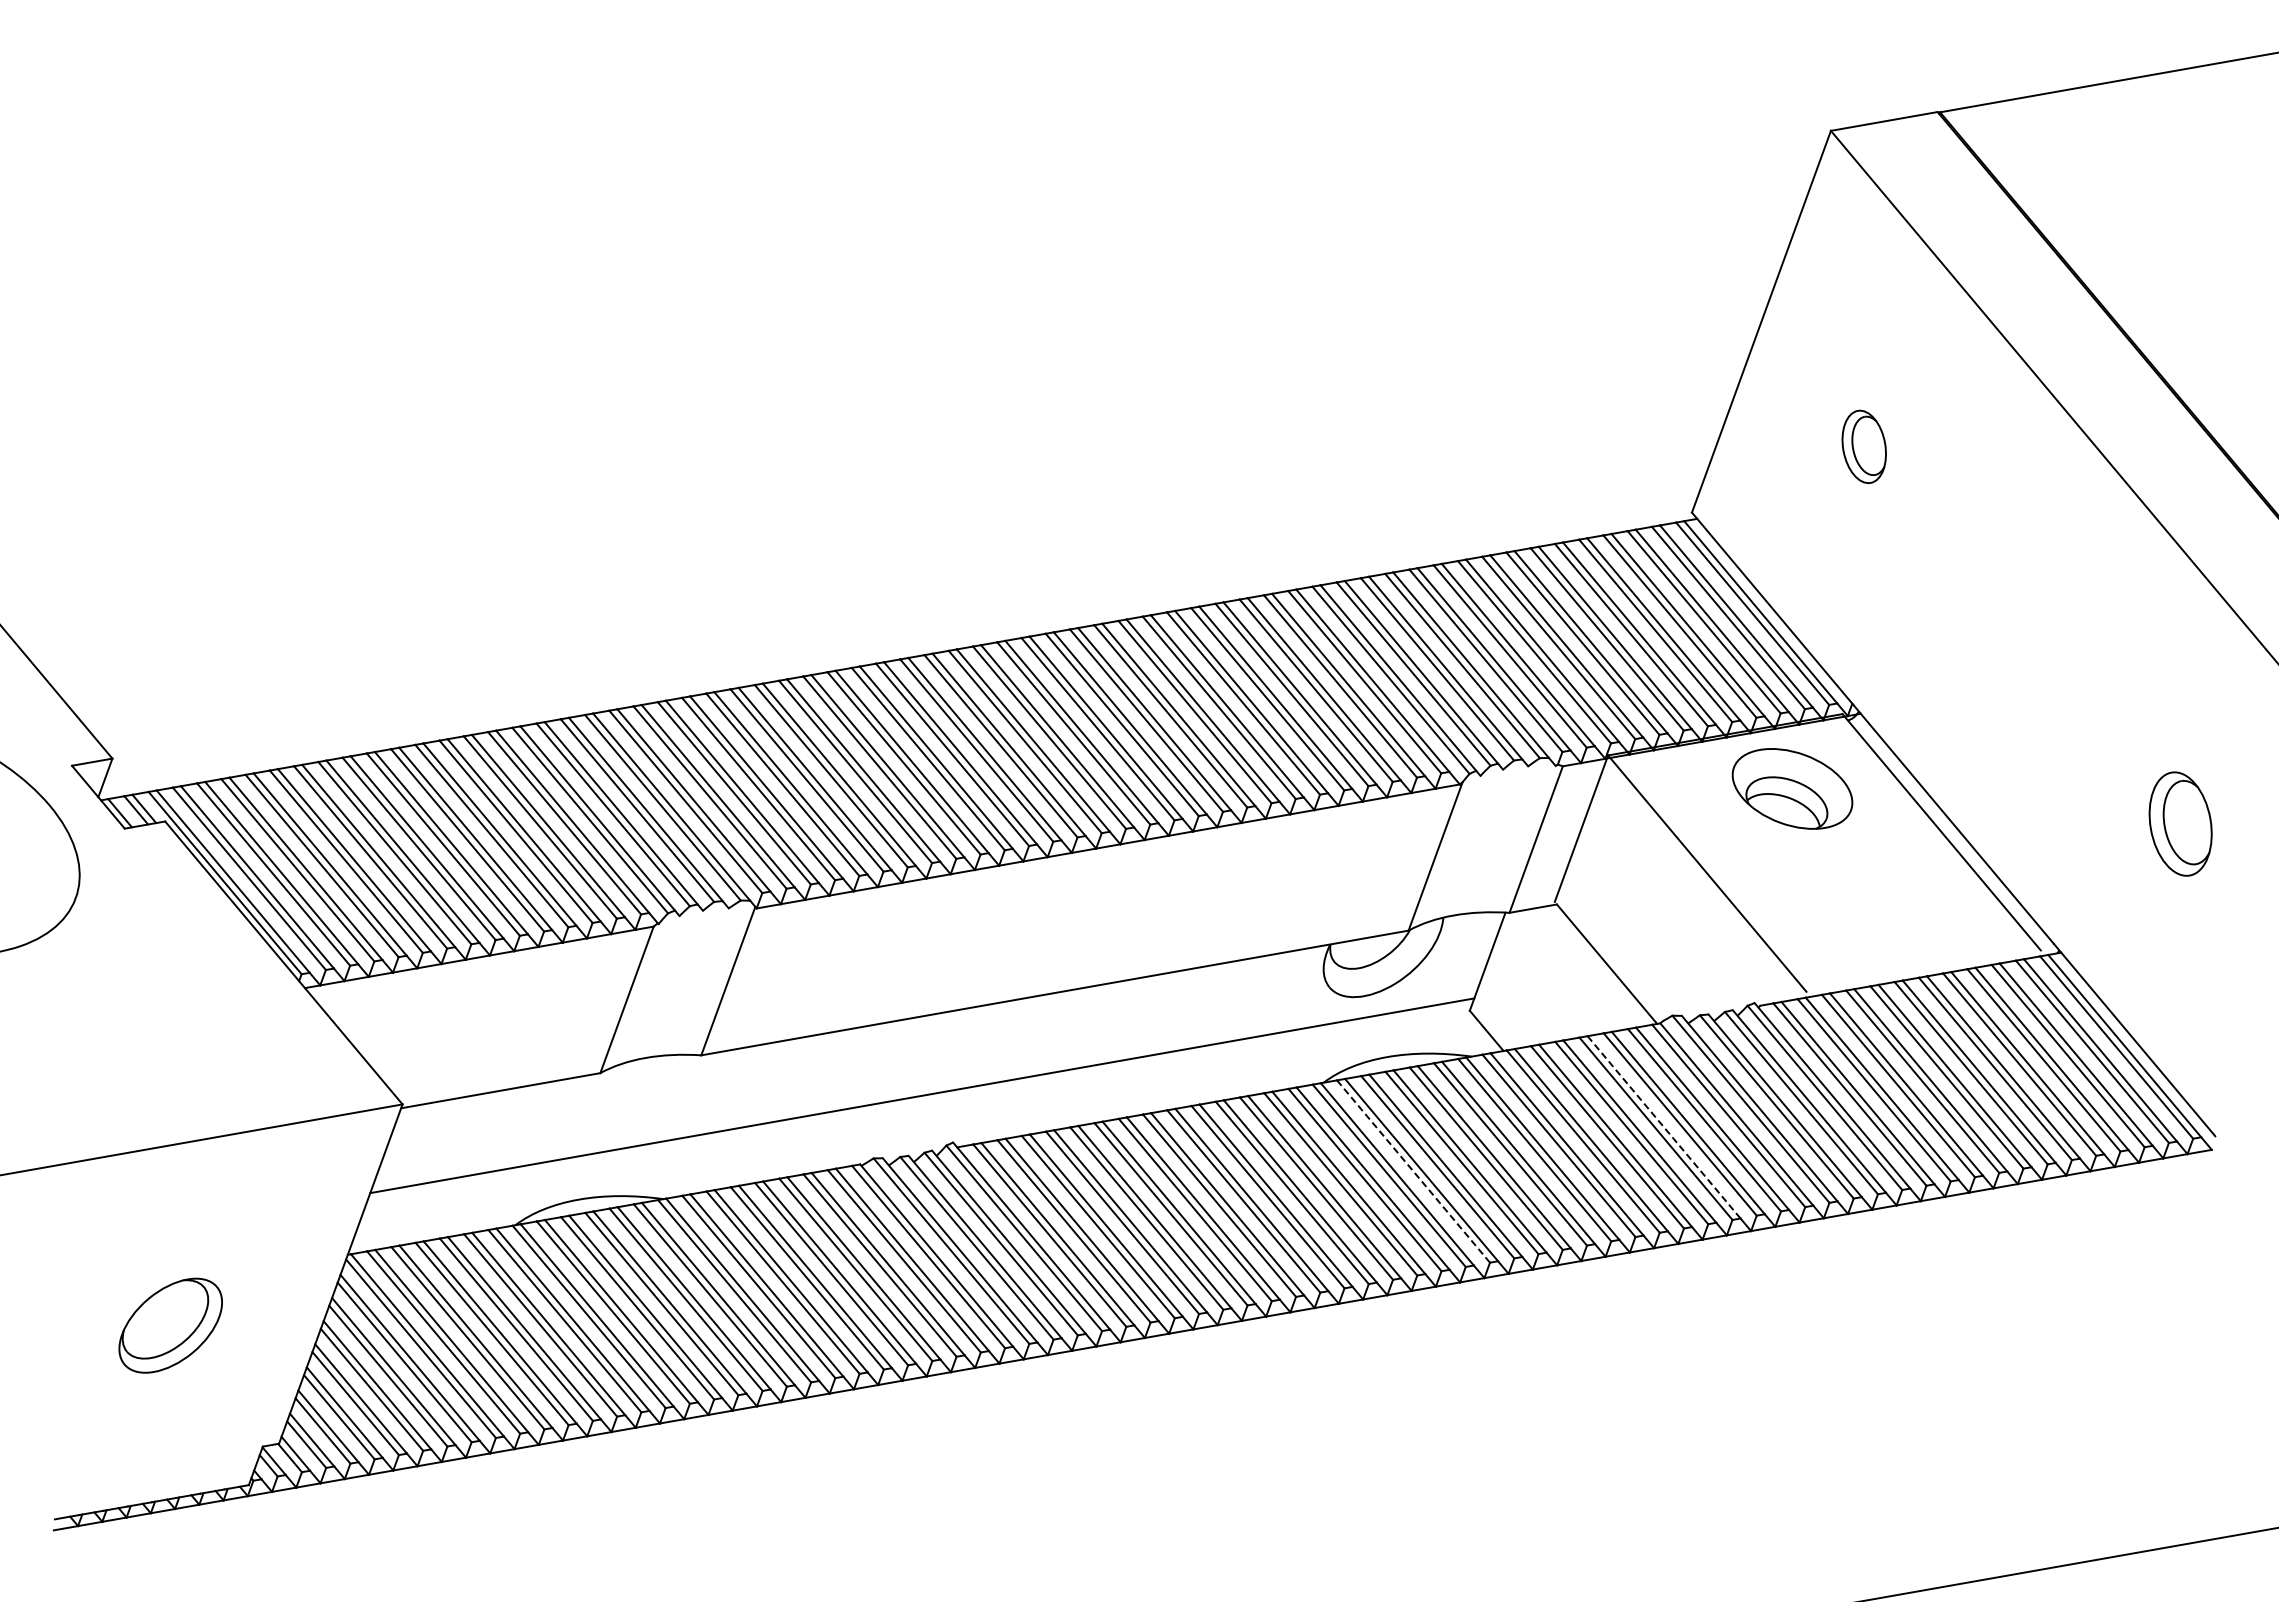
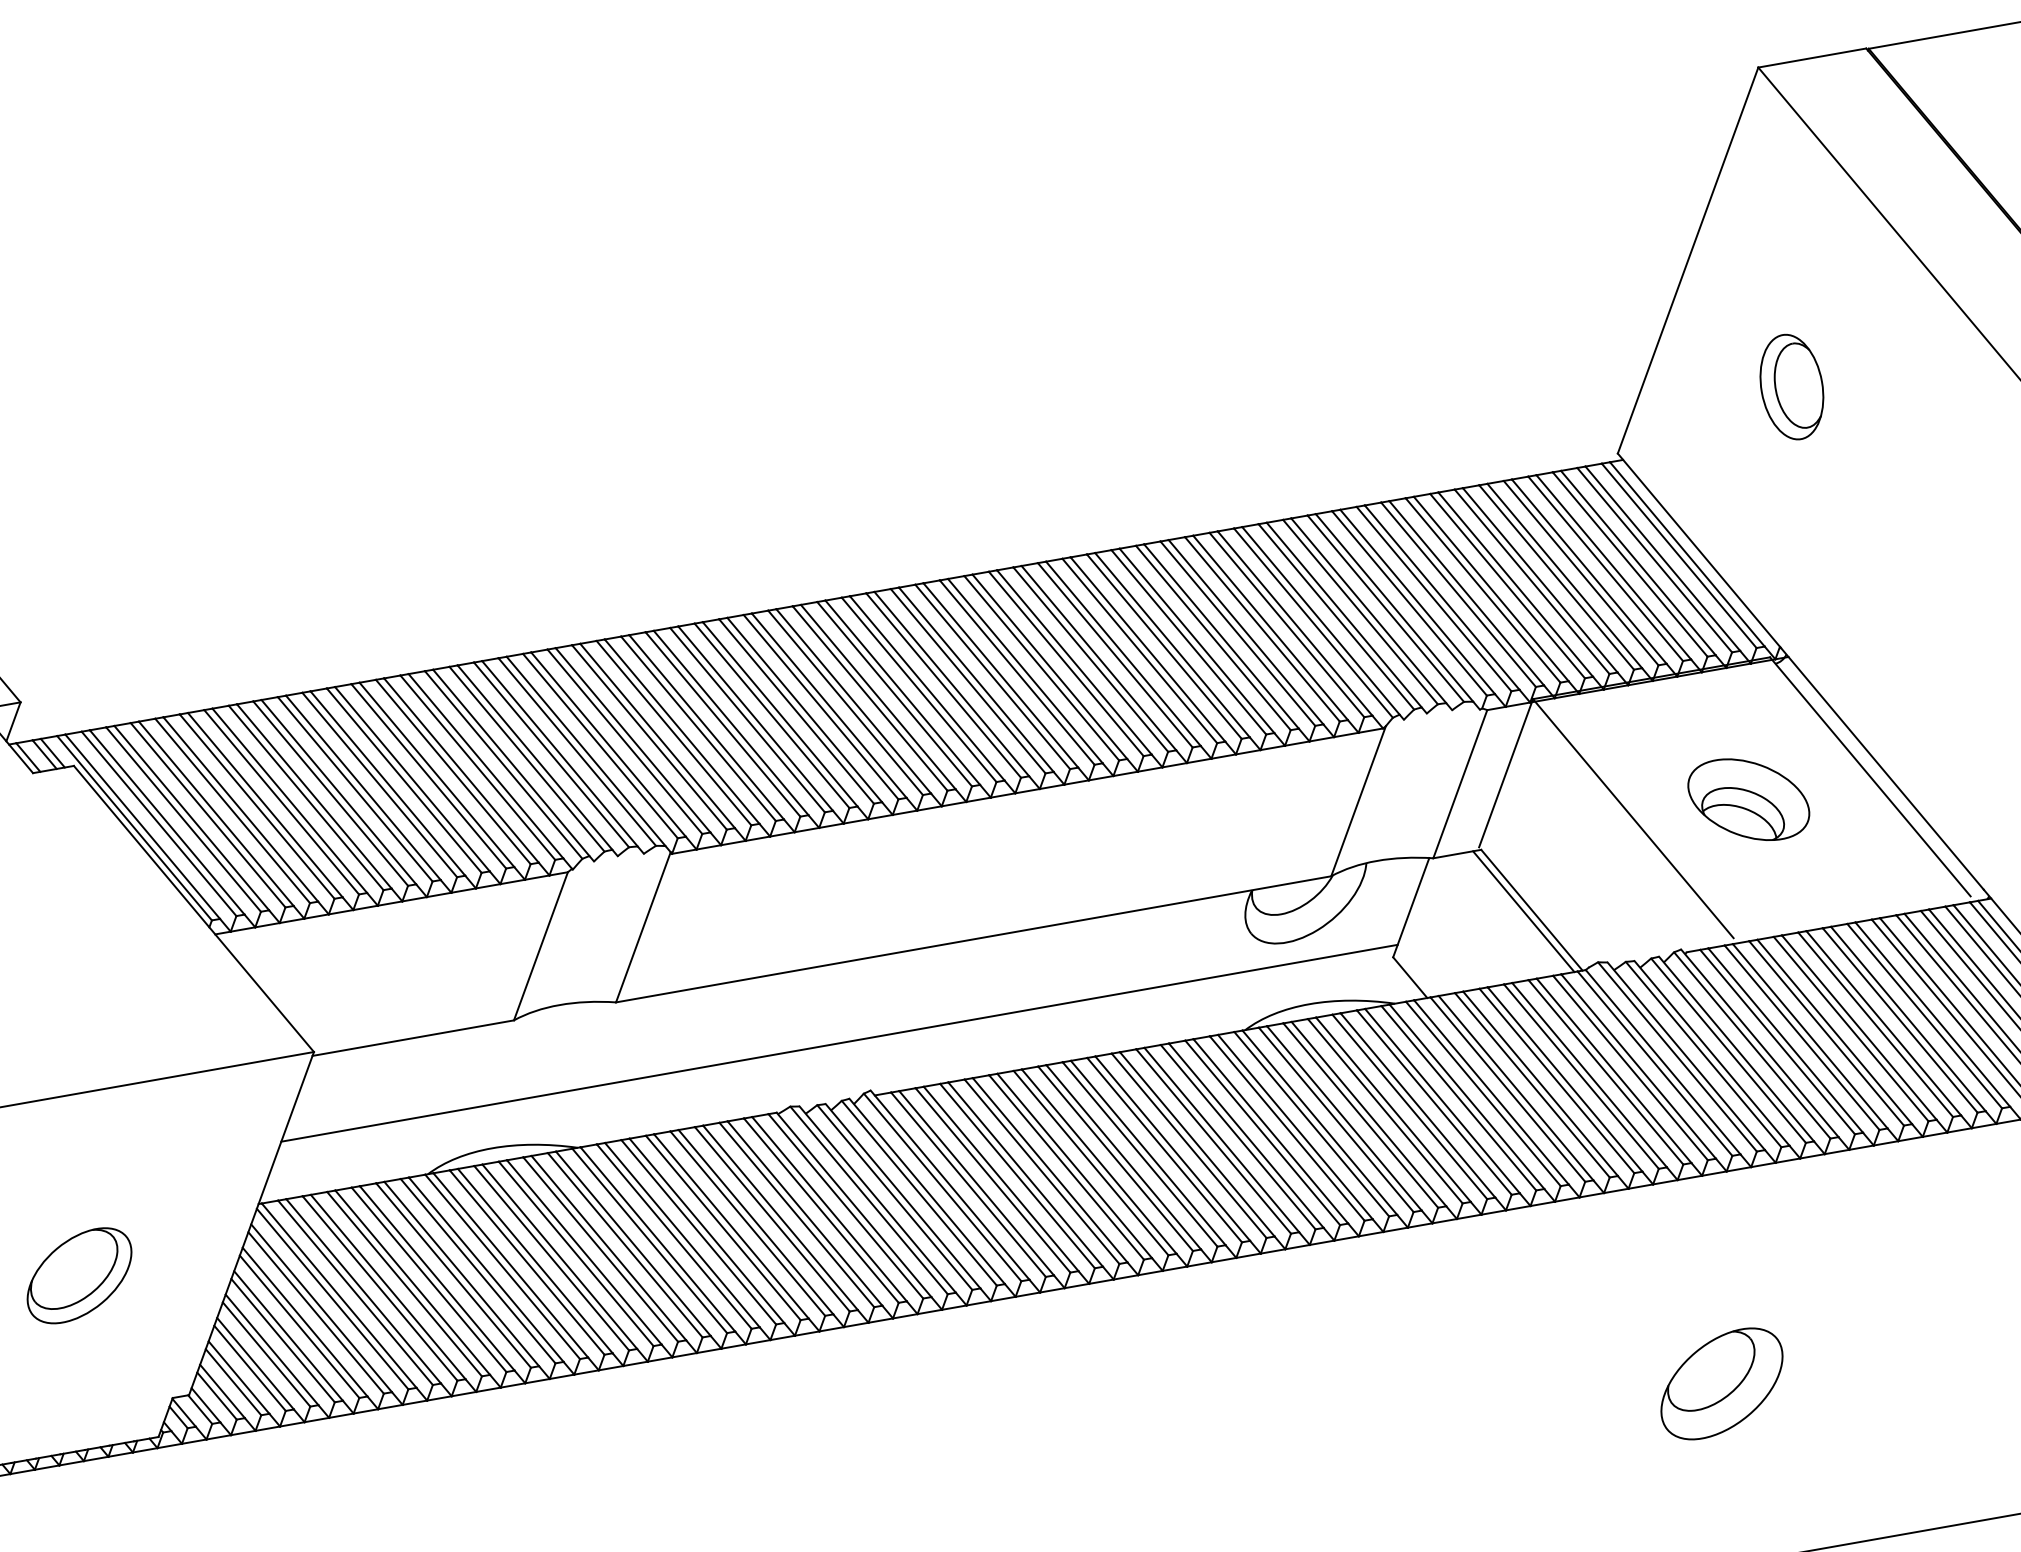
part: (1864, 446) -> (1792, 386), size x1.43
part: (1792, 788) -> (1748, 799), moved
line: (1598, 965) -> (1523, 911), added
line: (1664, 1127) -> (1590, 1075), dashed -> solid
line: (1413, 1171) -> (1336, 1119), dashed -> solid
part: (1794, 1432) -> (1721, 1383), added

